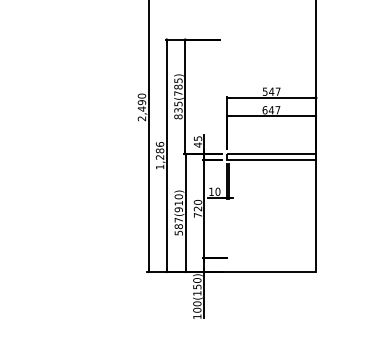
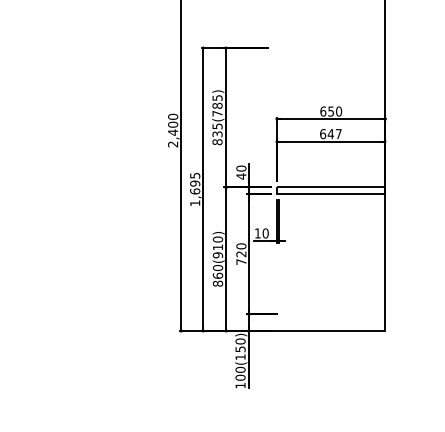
text: (271, 91) -> (331, 111), 547 -> 650
text: (142, 102) -> (173, 124), 2,490 -> 2,400
text: (198, 138) -> (241, 168), 45 -> 40
text: (160, 150) -> (195, 183), 1,286 -> 1,695
text: (178, 226) -> (217, 275), 587(910) -> 860(910)

